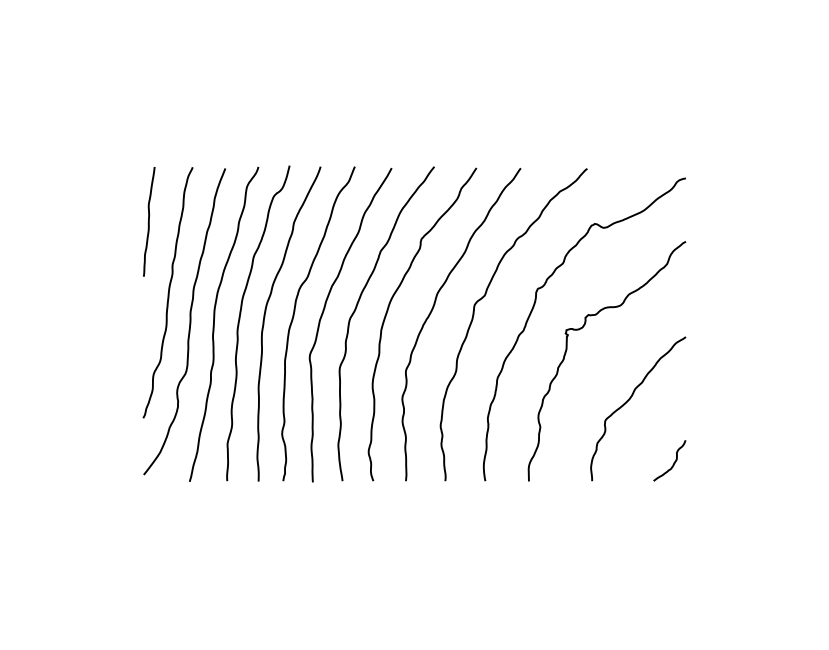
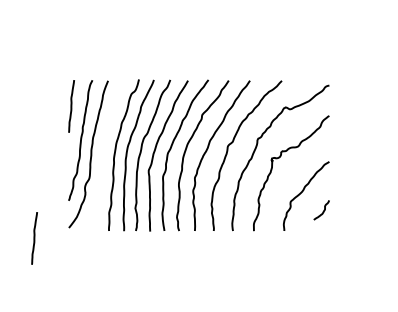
curve: (215, 323) -> (103, 155), removed
curve: (671, 463) -> (322, 211), moved
line: (72, 496) -> (34, 238), added

